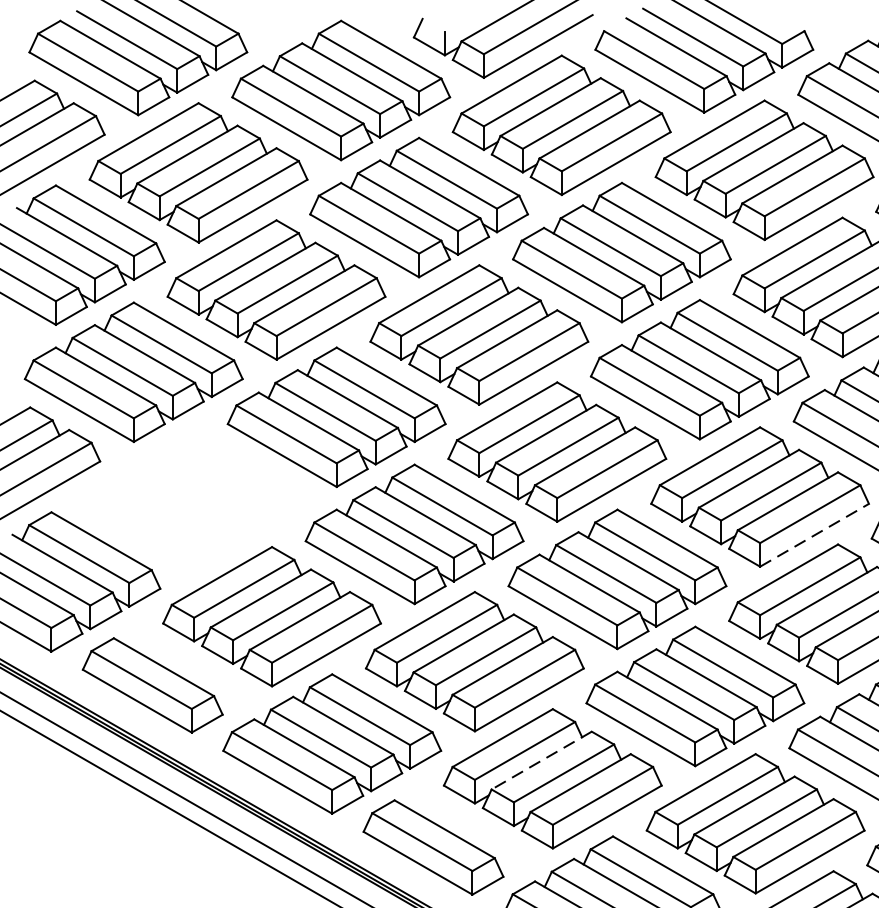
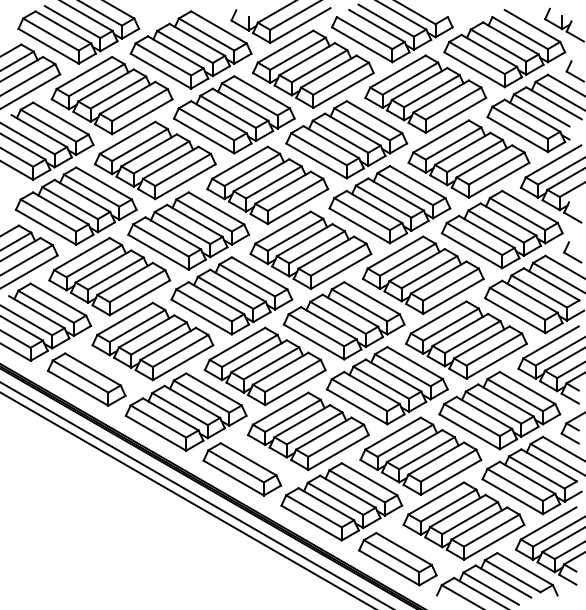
part: (193, 499) -> (109, 276), added
line: (814, 535) -> (453, 296), dashed -> solid
line: (540, 761) -> (301, 421), dashed -> solid

